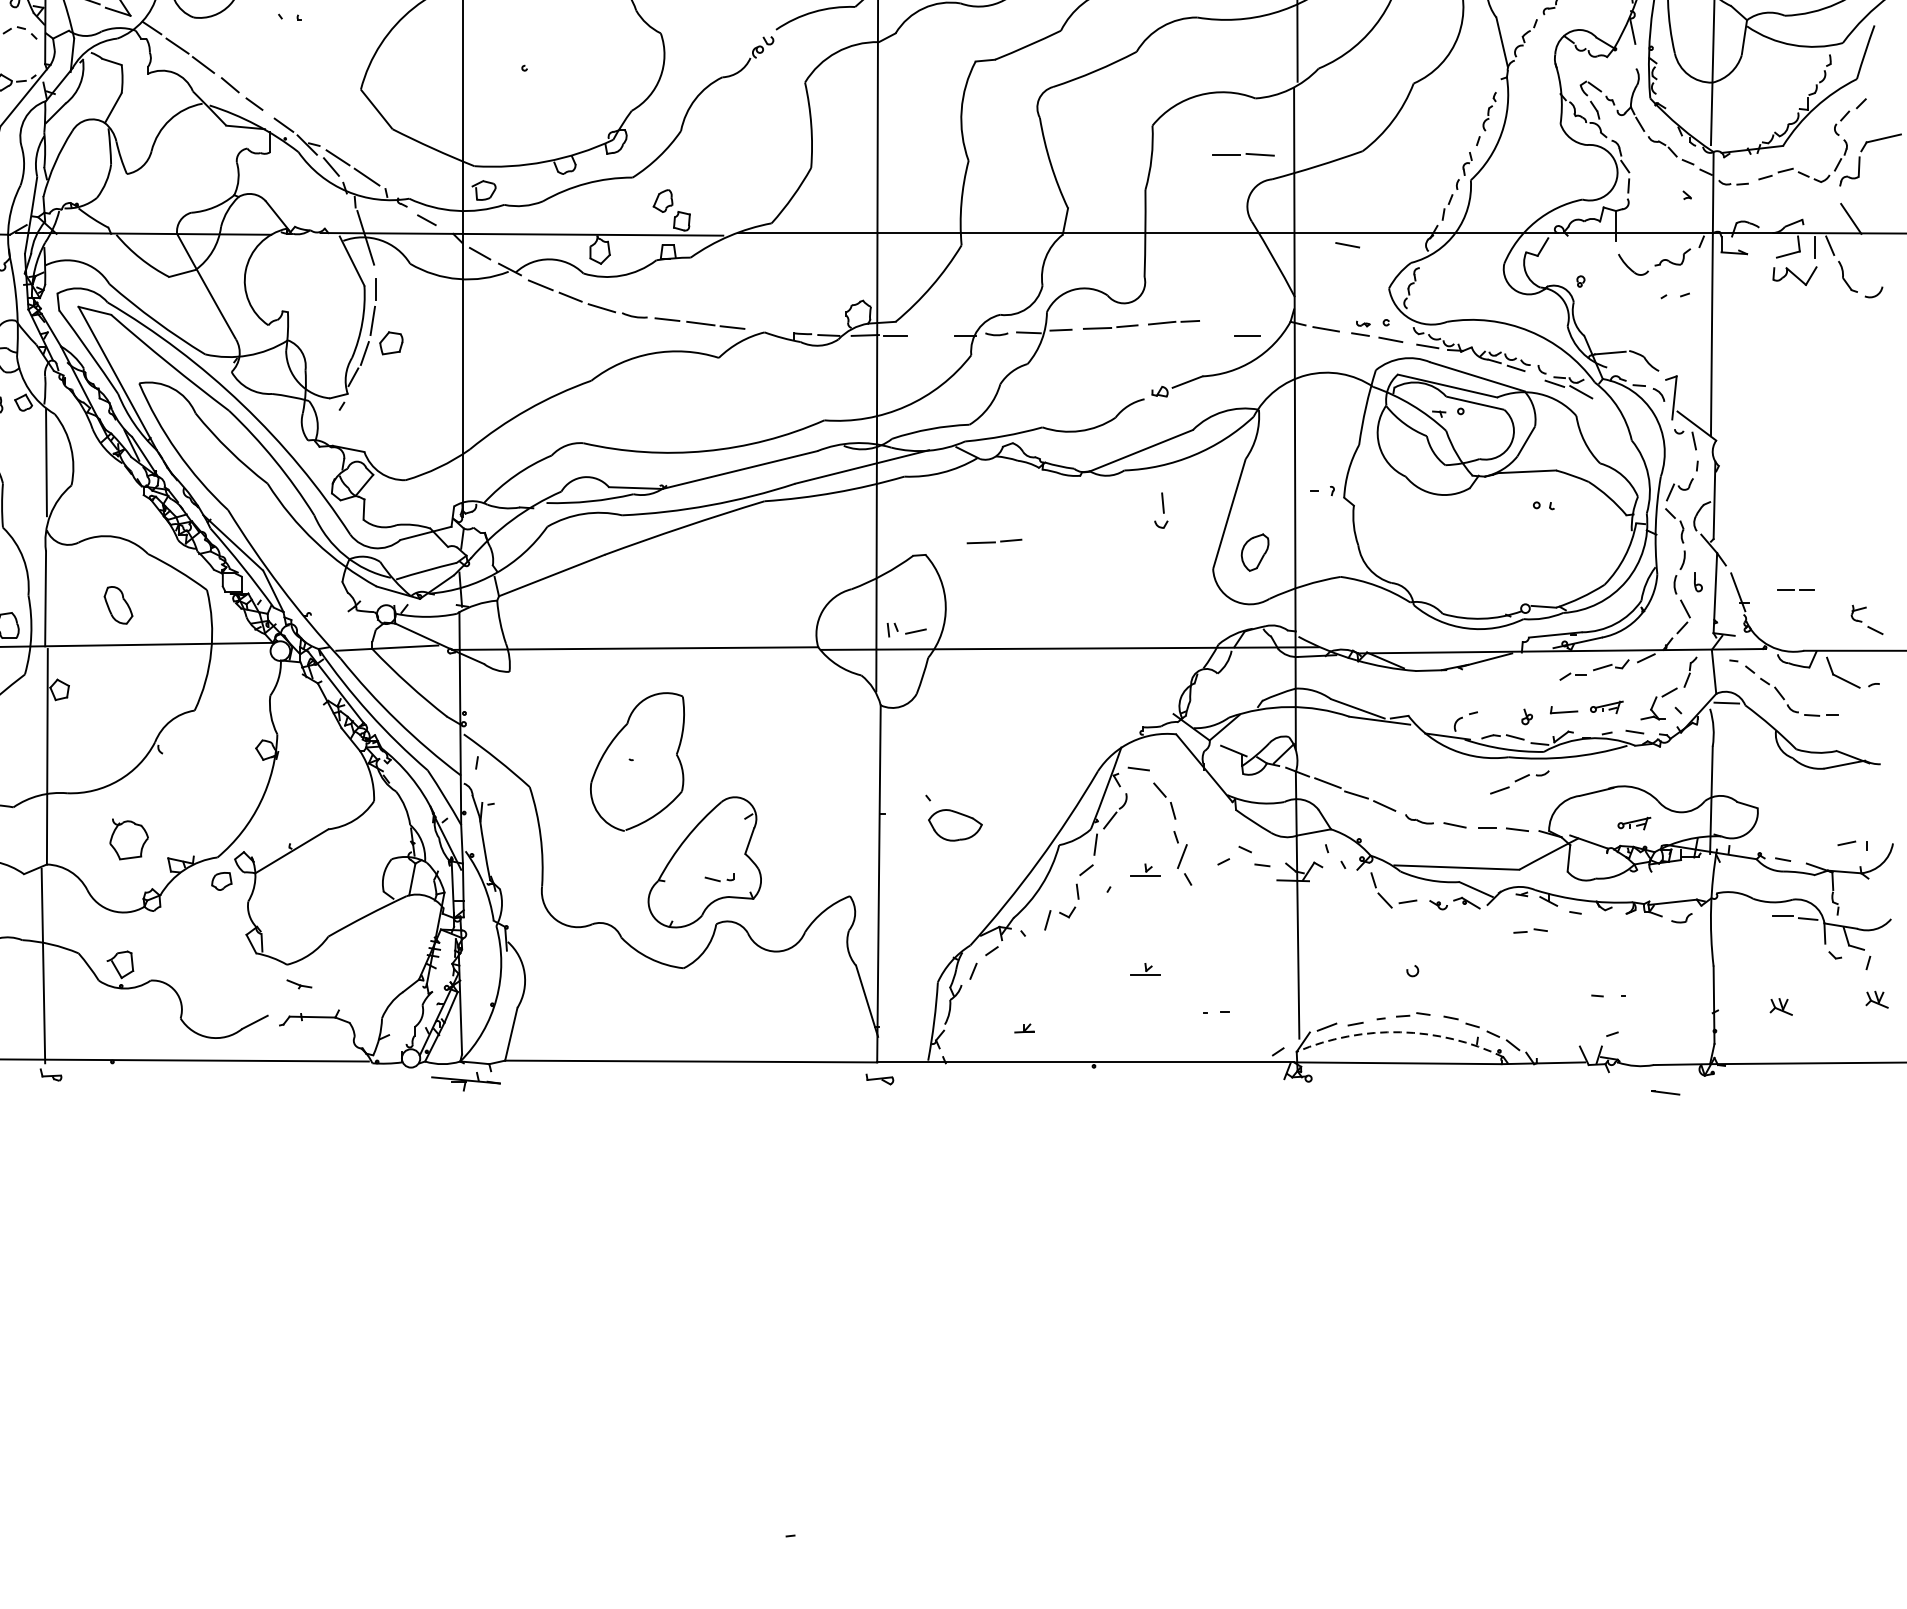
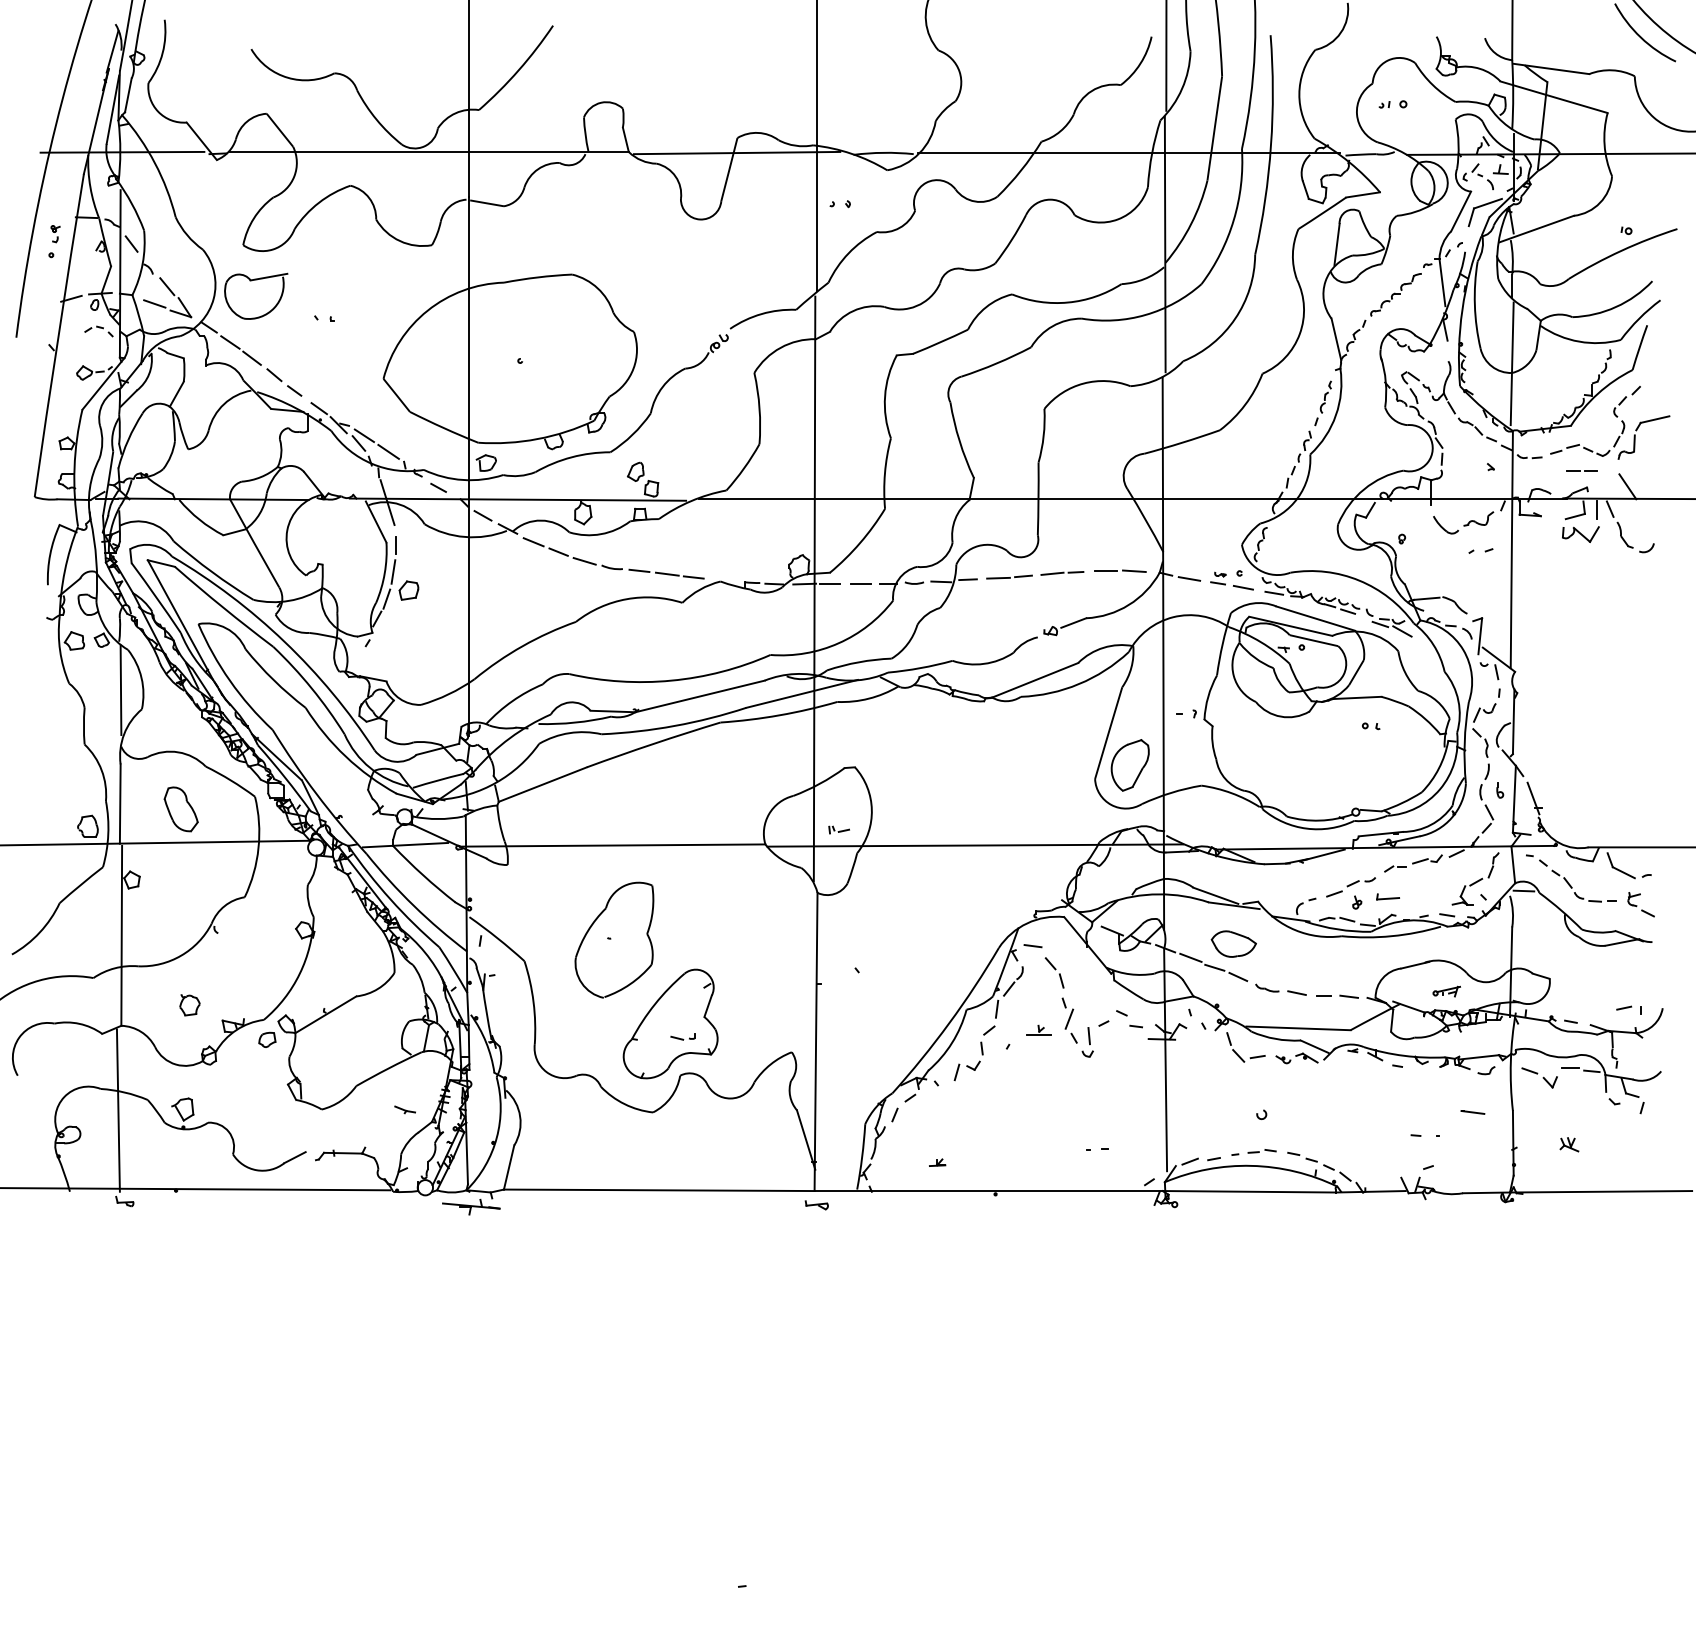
part: (1243, 153) -> (1120, 570), moved
line: (1347, 244) -> (1207, 508), removed
line: (1247, 334) -> (860, 583), moved
part: (1160, 510) -> (1087, 1042), moved
line: (994, 541) -> (912, 756), removed
part: (1254, 552) -> (1129, 765), size x1.67
line: (1794, 588) -> (1580, 470), moved
part: (117, 605) -> (180, 809), size x1.43
part: (1866, 619) -> (1640, 904), moved
part: (905, 629) -> (838, 829), size x0.62
part: (1606, 707) -> (1423, 894), removed
part: (1519, 782) -> (1350, 887), moved
part: (954, 824) -> (1233, 943), moved
part: (128, 840) -> (189, 1005), size x0.62
part: (1745, 926) -> (1539, 1077), added
part: (1529, 931) -> (1359, 1081), removed
part: (1145, 968) -> (1038, 1112), removed
part: (298, 983) -> (404, 1109), moved
part: (1877, 999) -> (1649, 1138), removed
arc: (1400, 1031) -> (1251, 1165), dashed -> solid
line: (1665, 1092) -> (1472, 1112), moved

